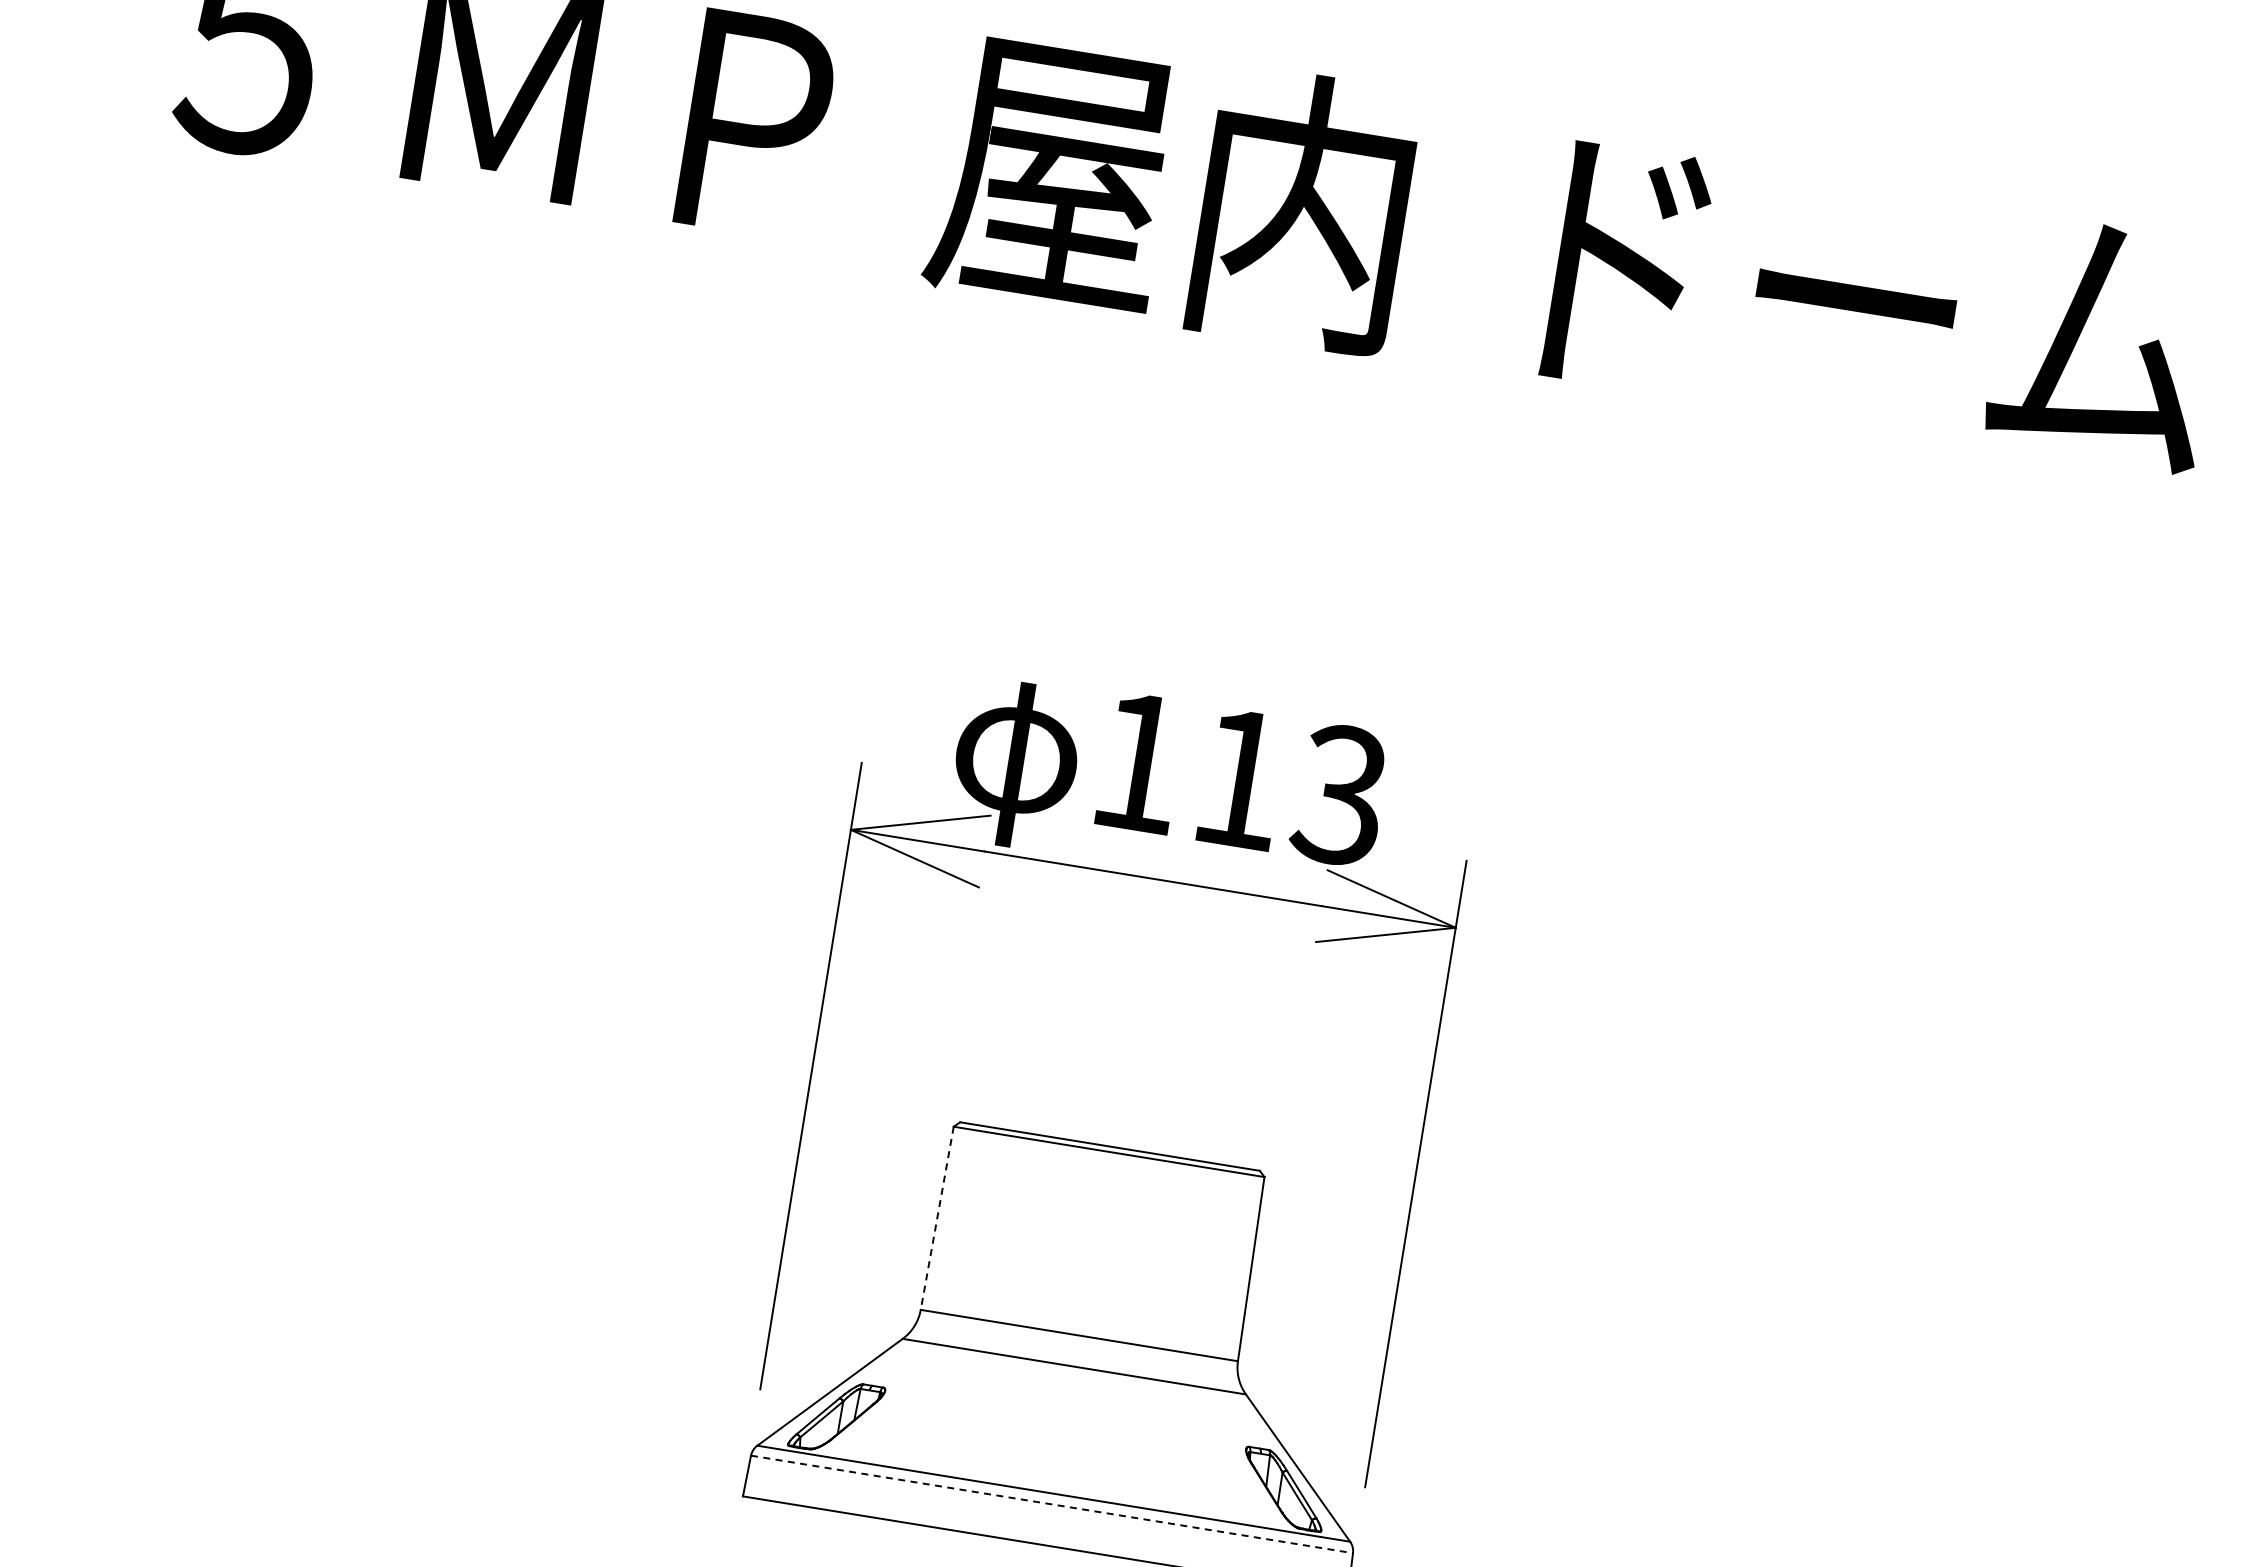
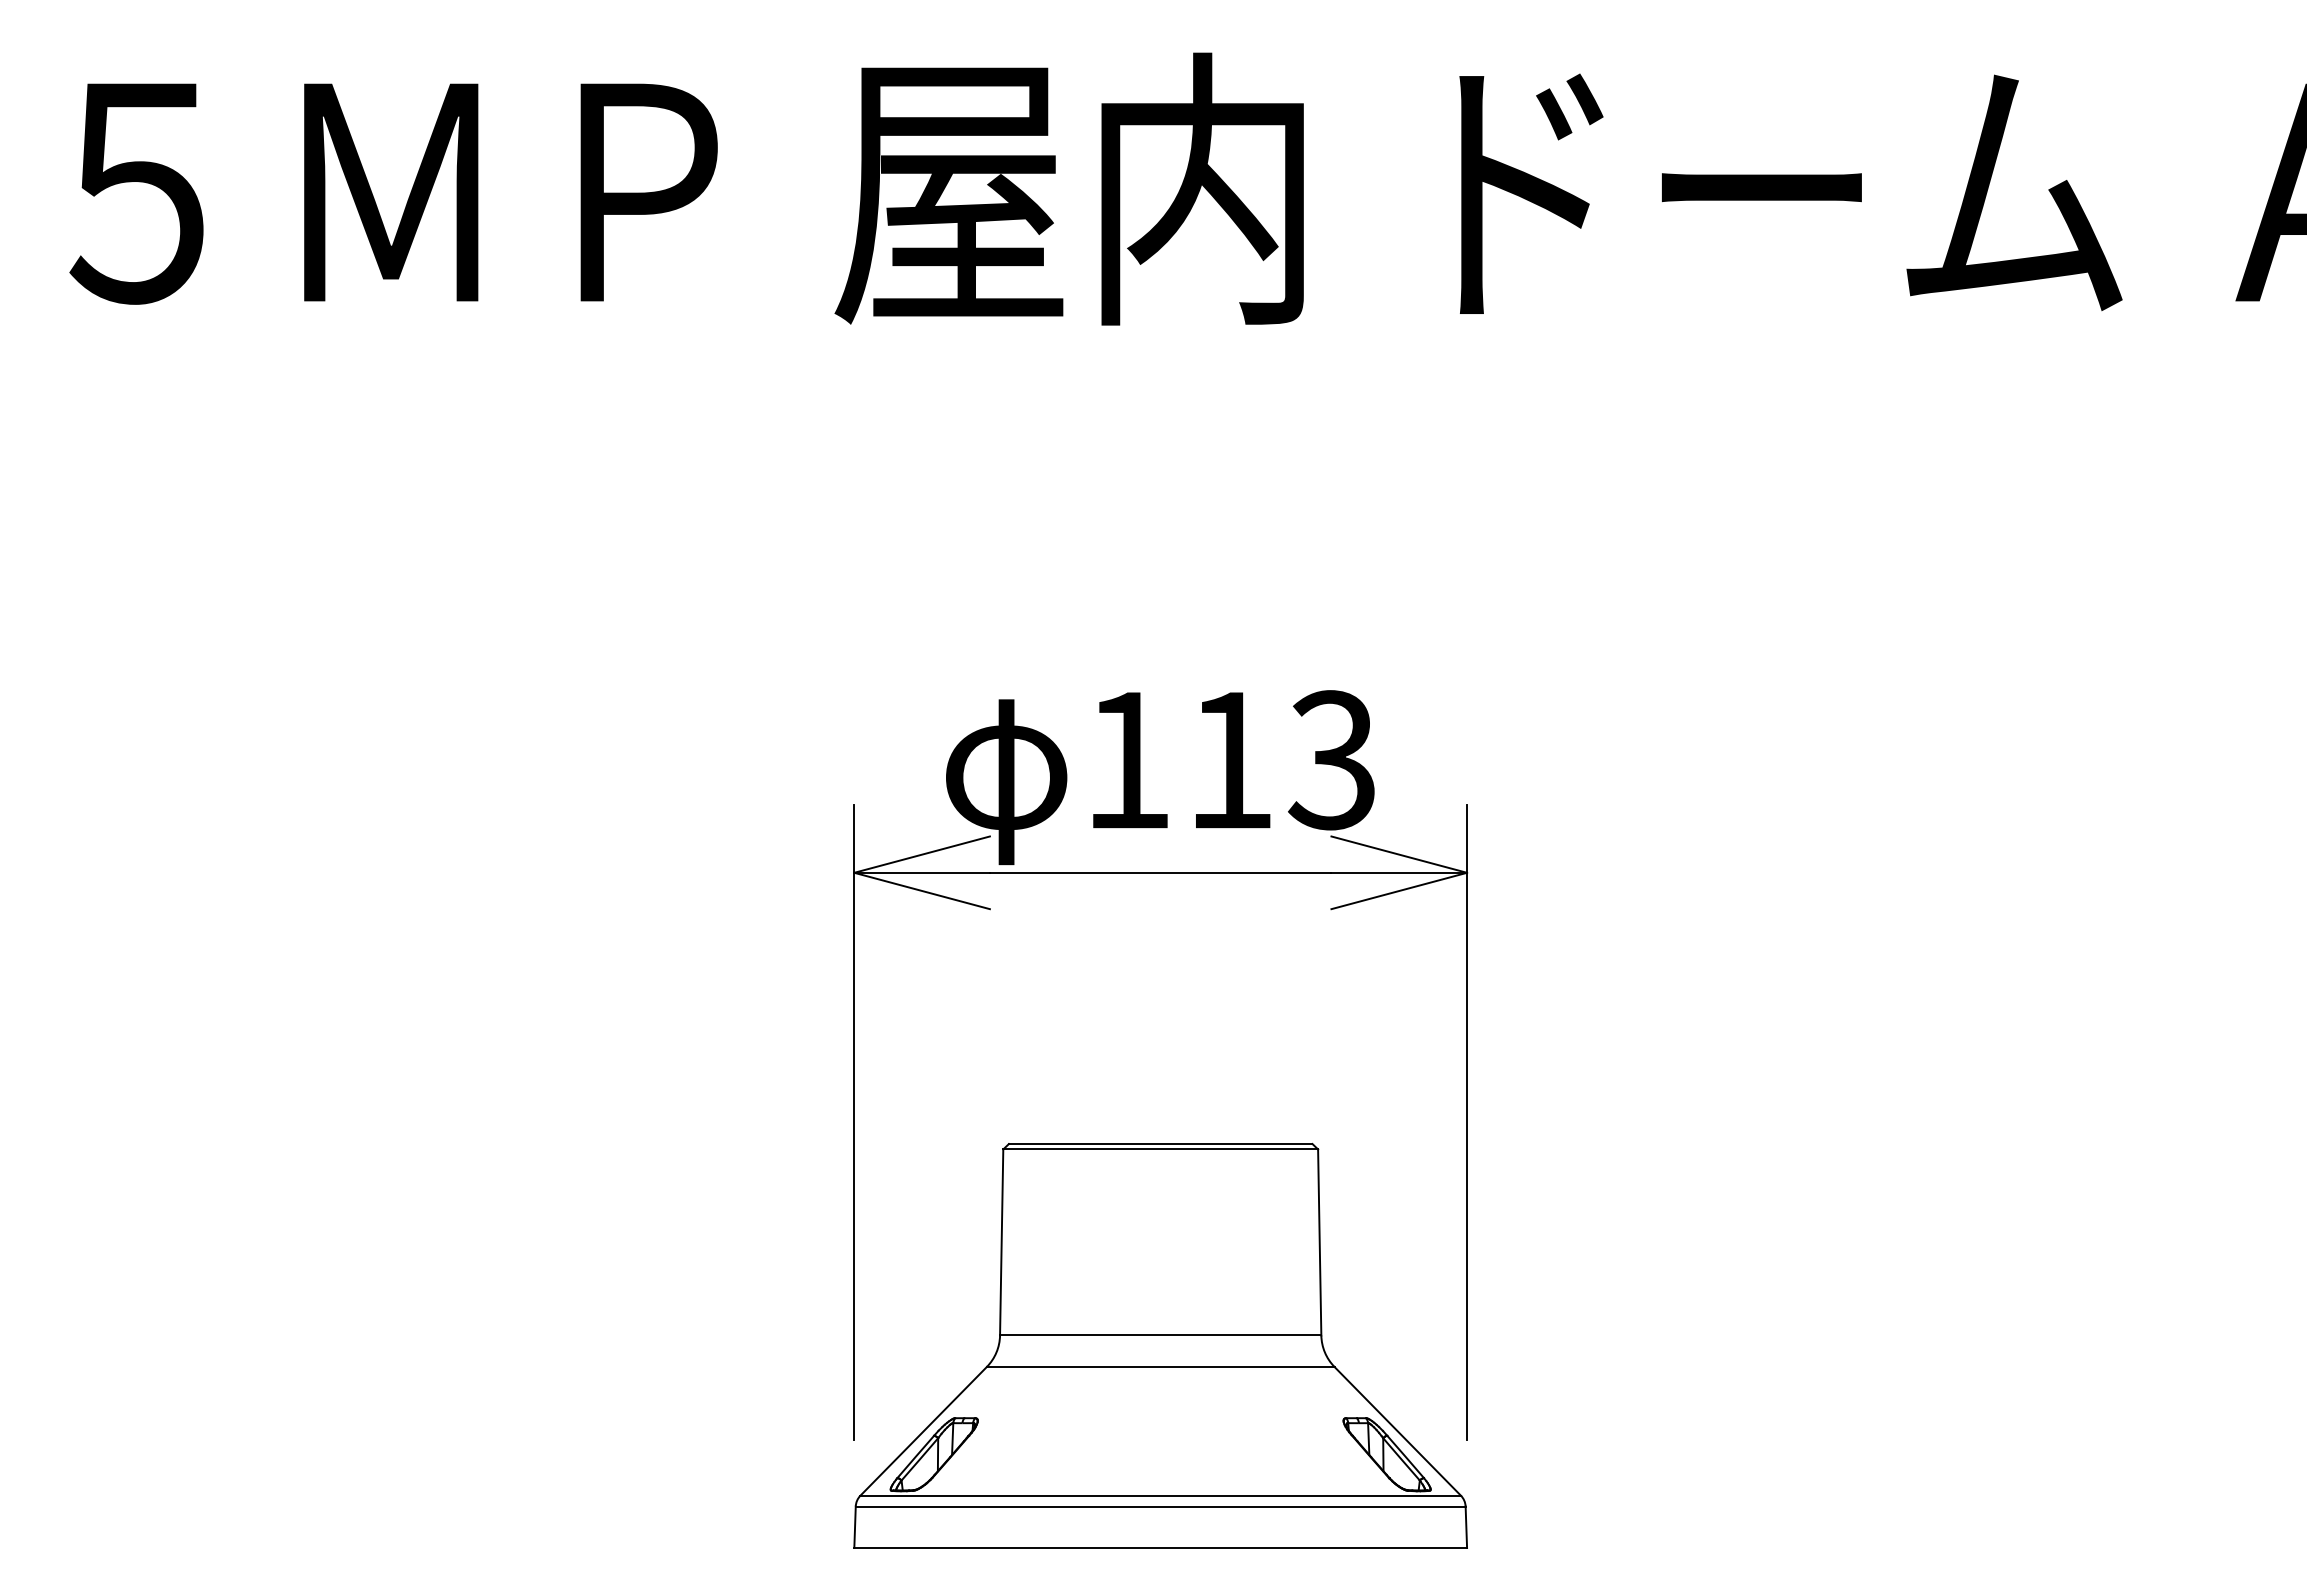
line: (937, 1218) -> (1001, 1242), dashed -> solid
line: (1051, 1504) -> (1160, 1506), dashed -> solid

